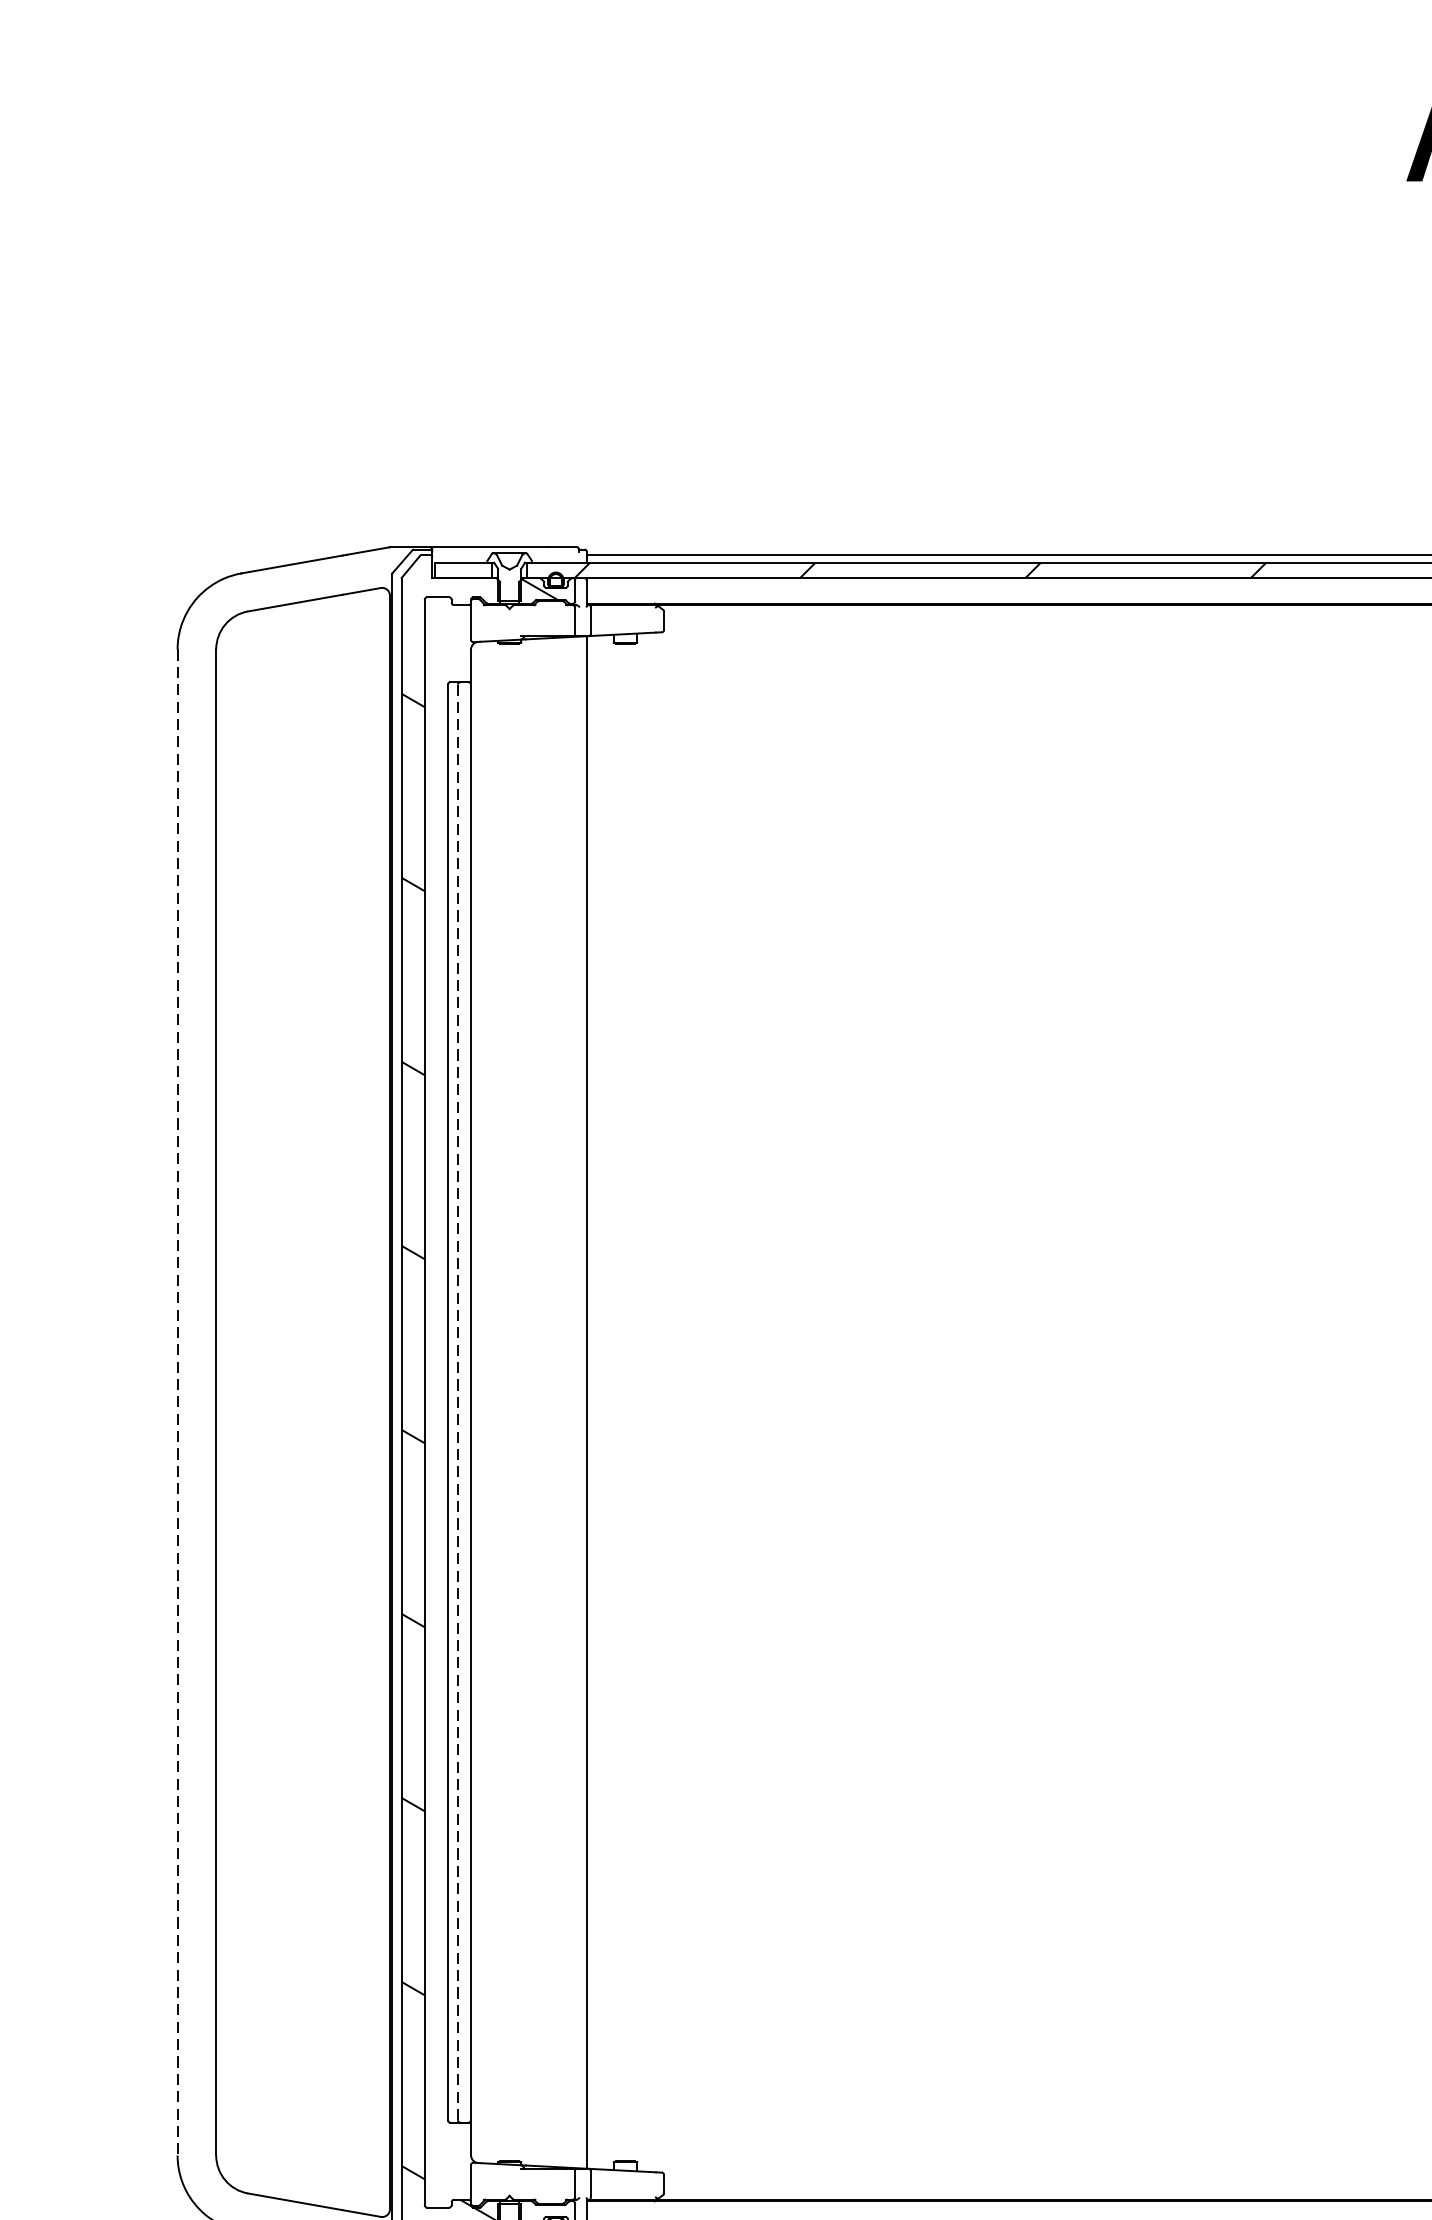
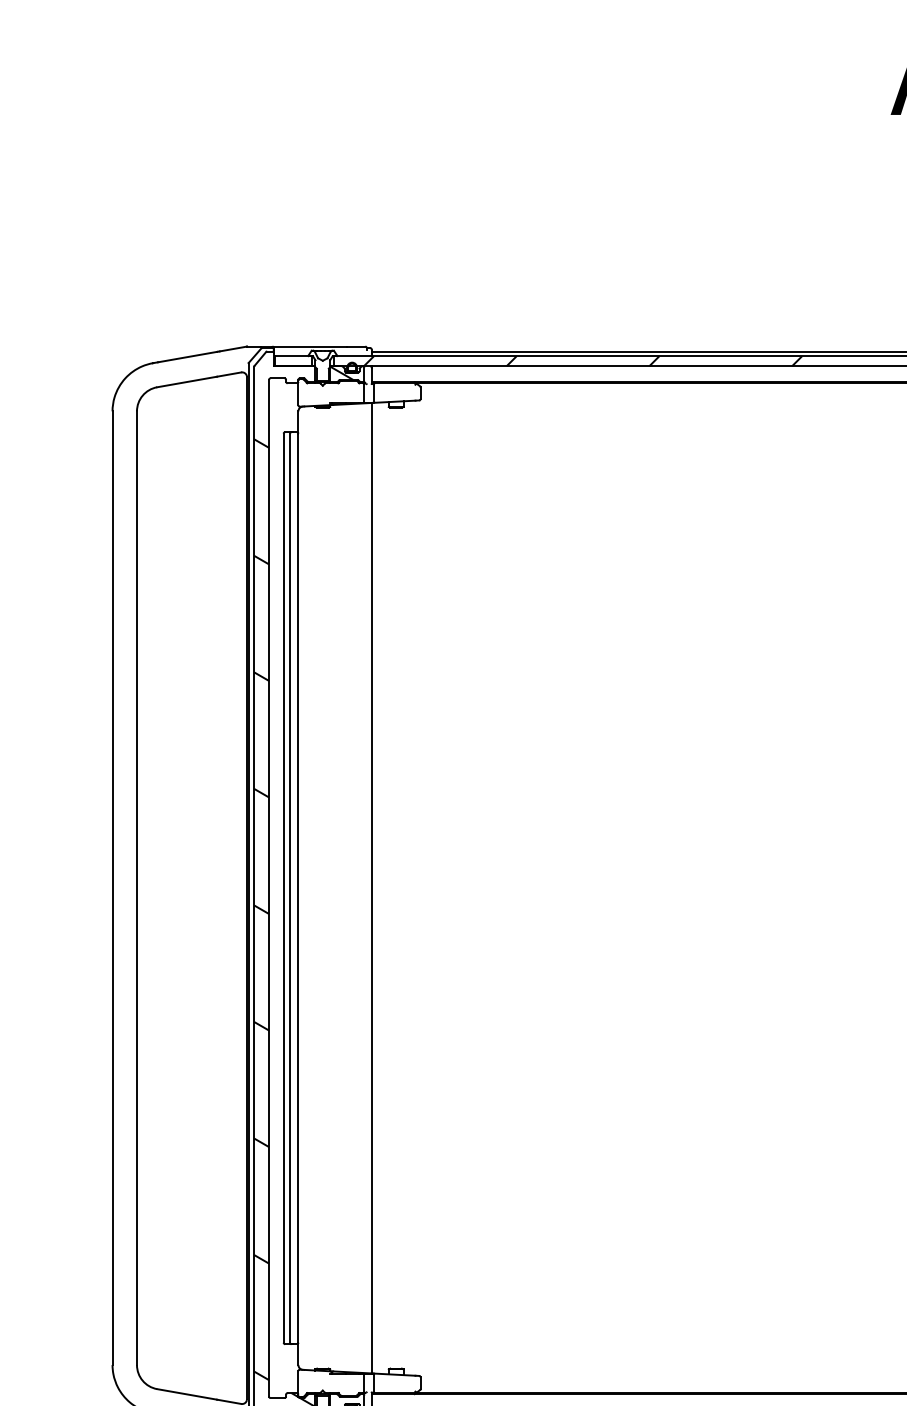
line: (177, 1402) -> (112, 888), dashed -> solid
line: (458, 1402) -> (290, 888), dashed -> solid

